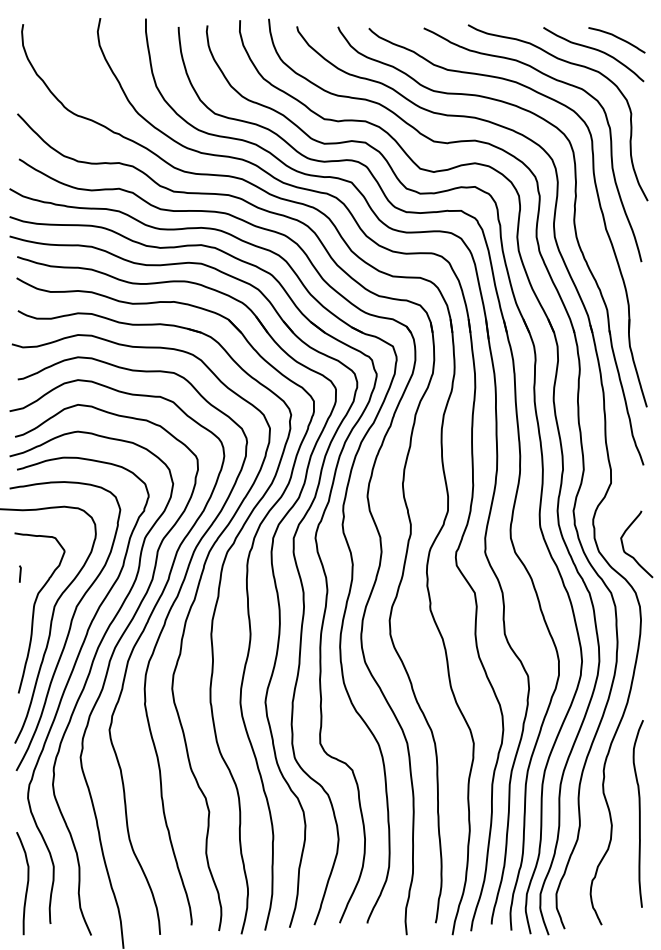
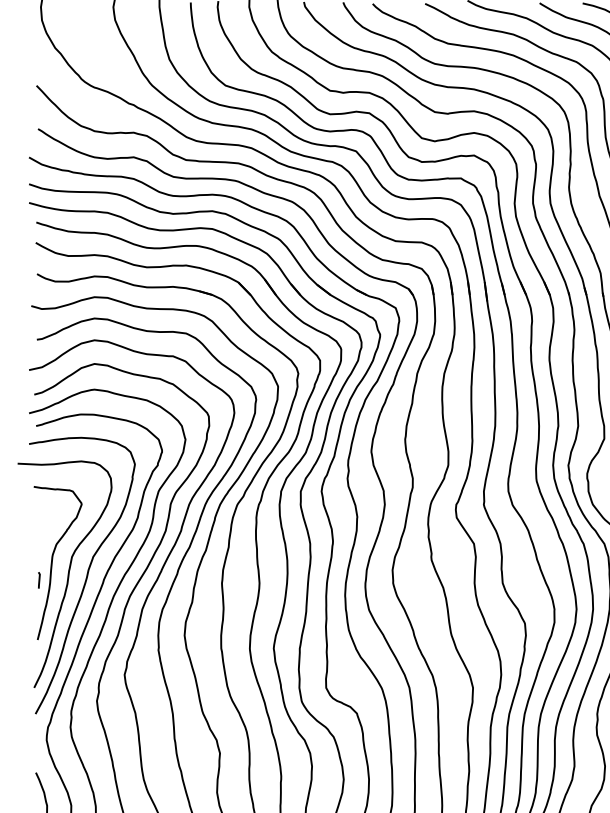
line: (20, 573) -> (39, 579), moved

